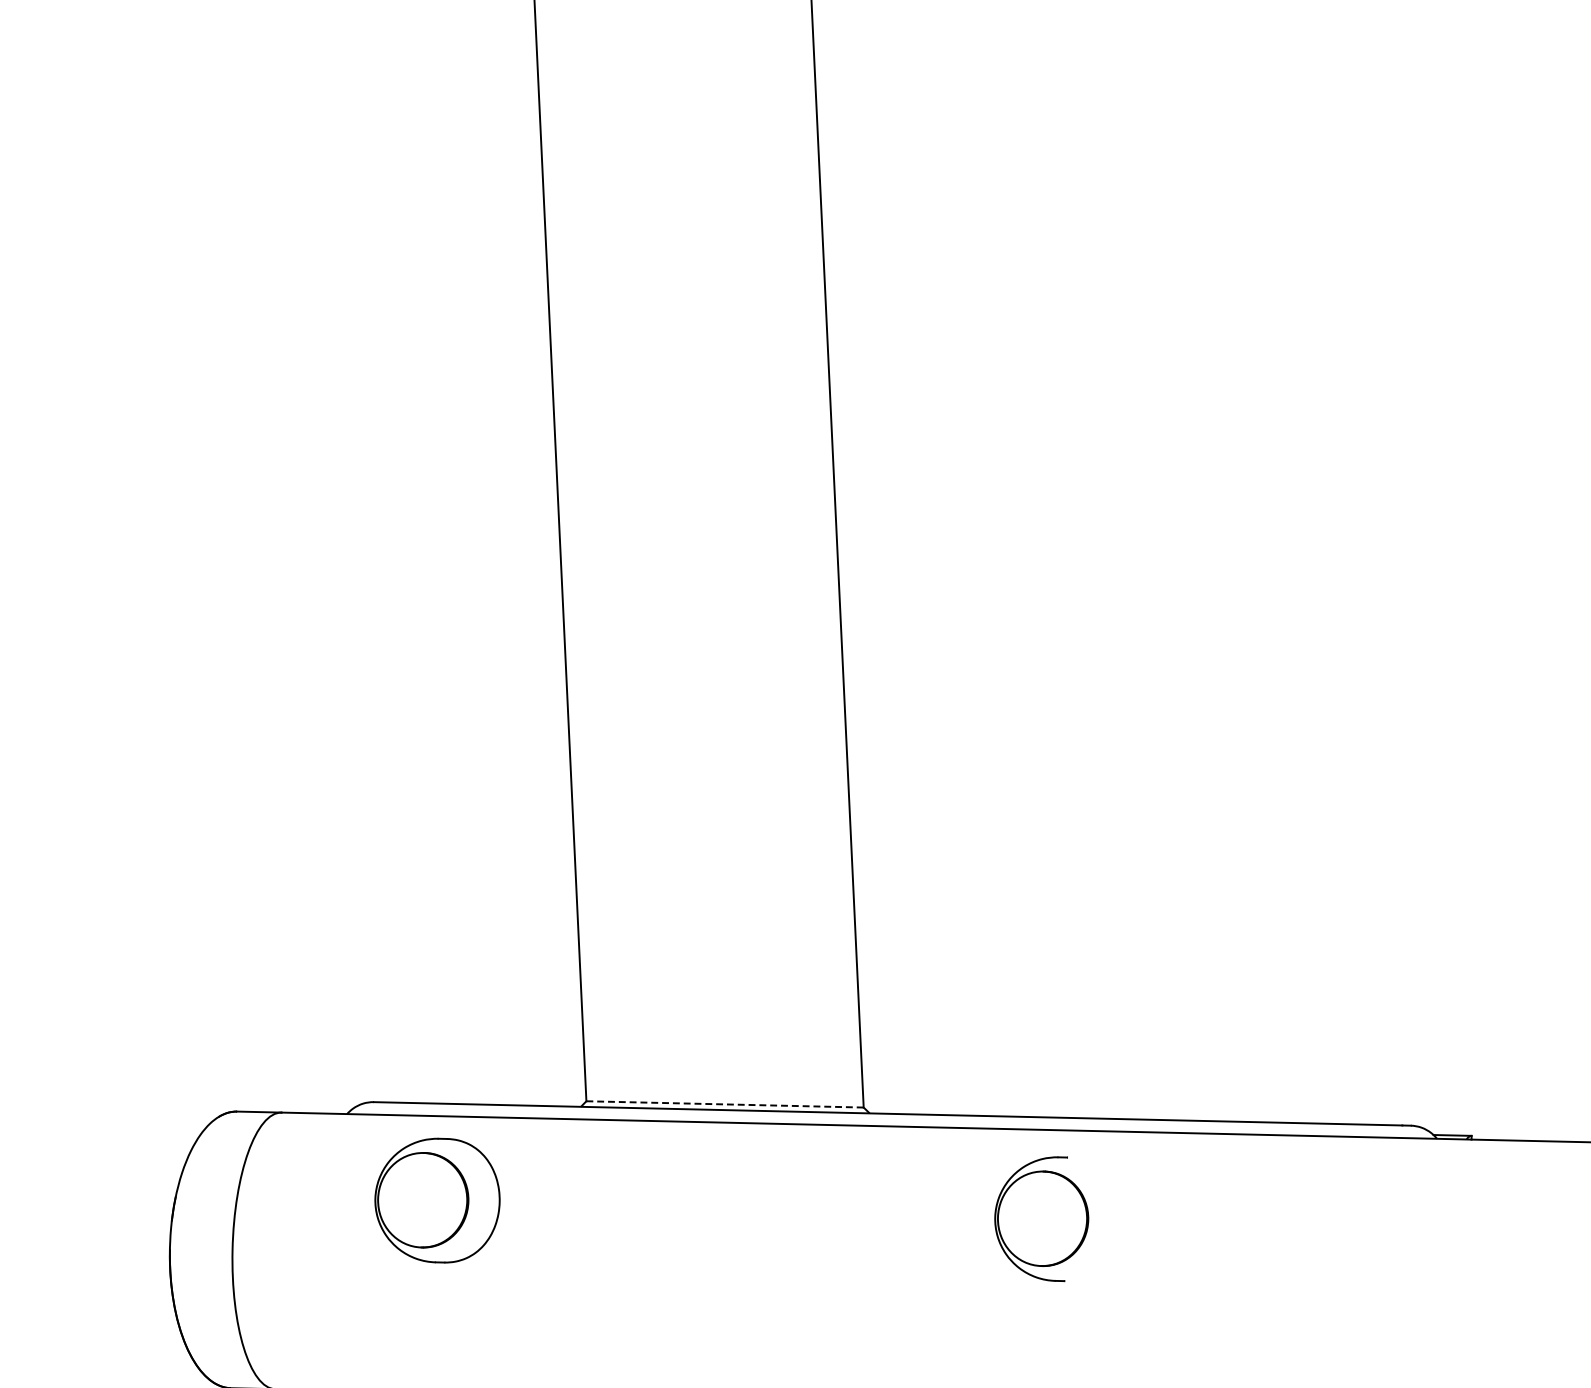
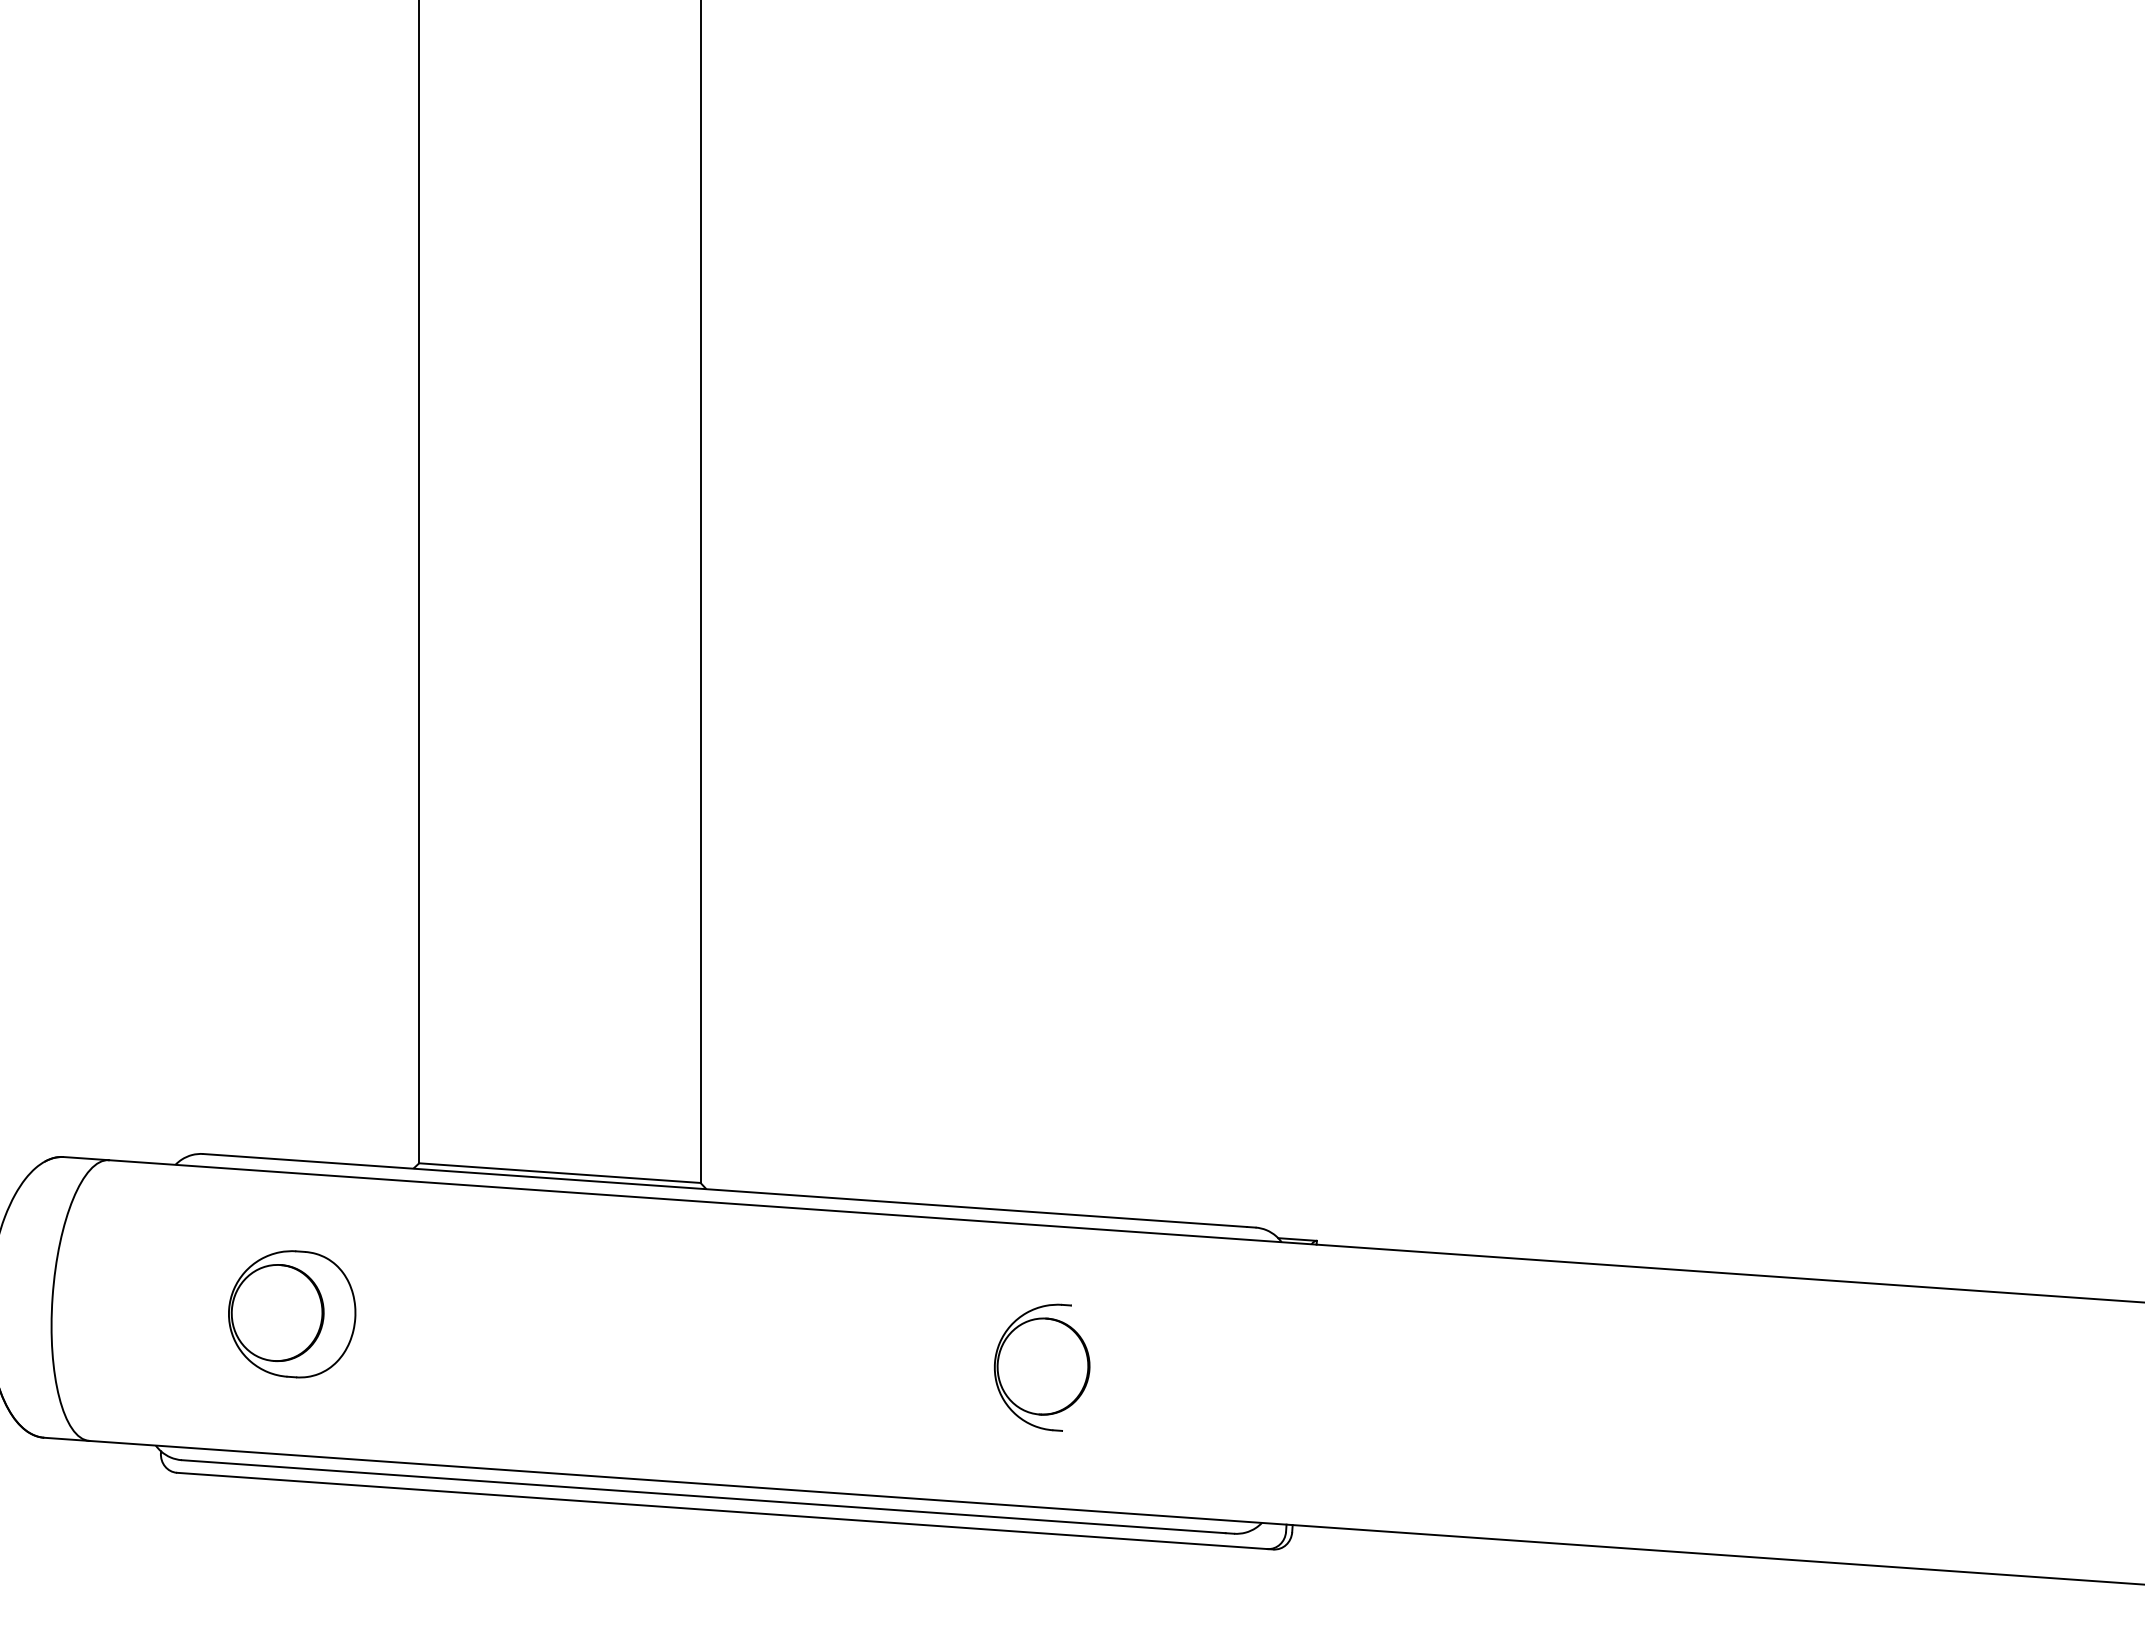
line: (725, 1104) -> (560, 1173), dashed -> solid
part: (437, 1200) -> (292, 1314), moved
part: (1042, 1219) -> (1042, 1367), moved

